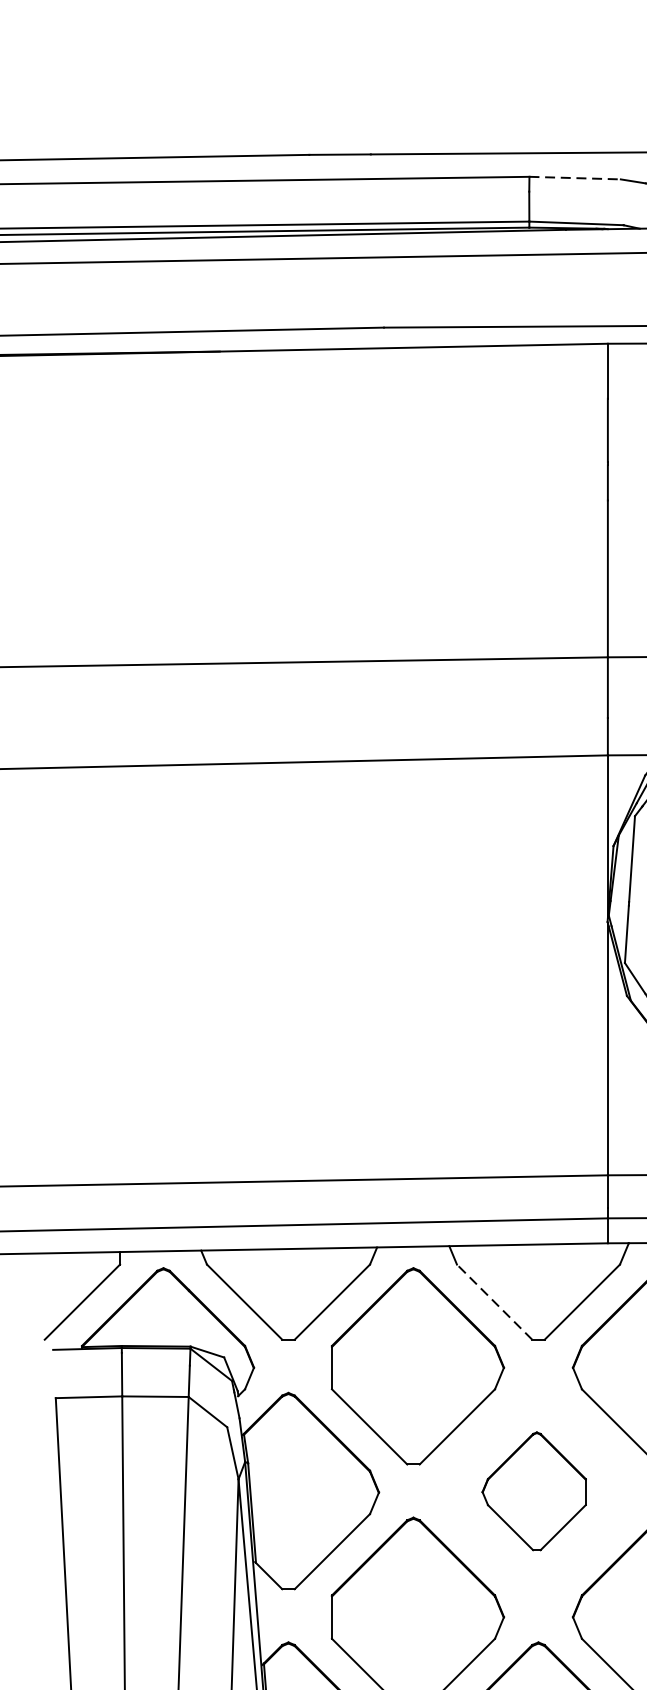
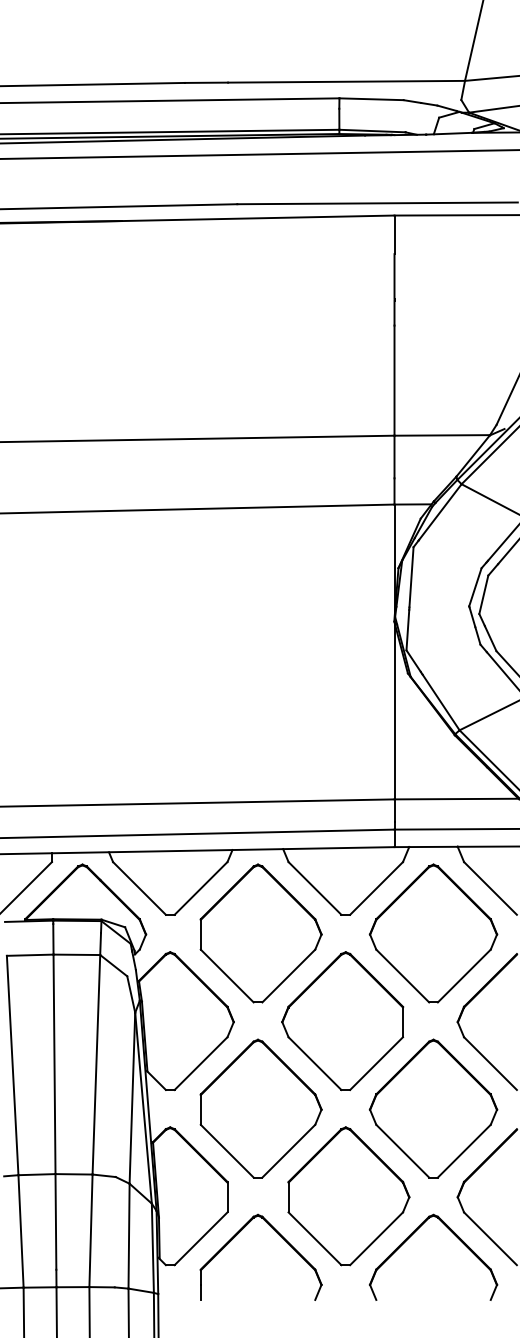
line: (576, 178) -> (372, 99), dashed -> solid
line: (493, 1302) -> (314, 888), dashed -> solid
part: (533, 1491) -> (342, 1021), size x1.67

